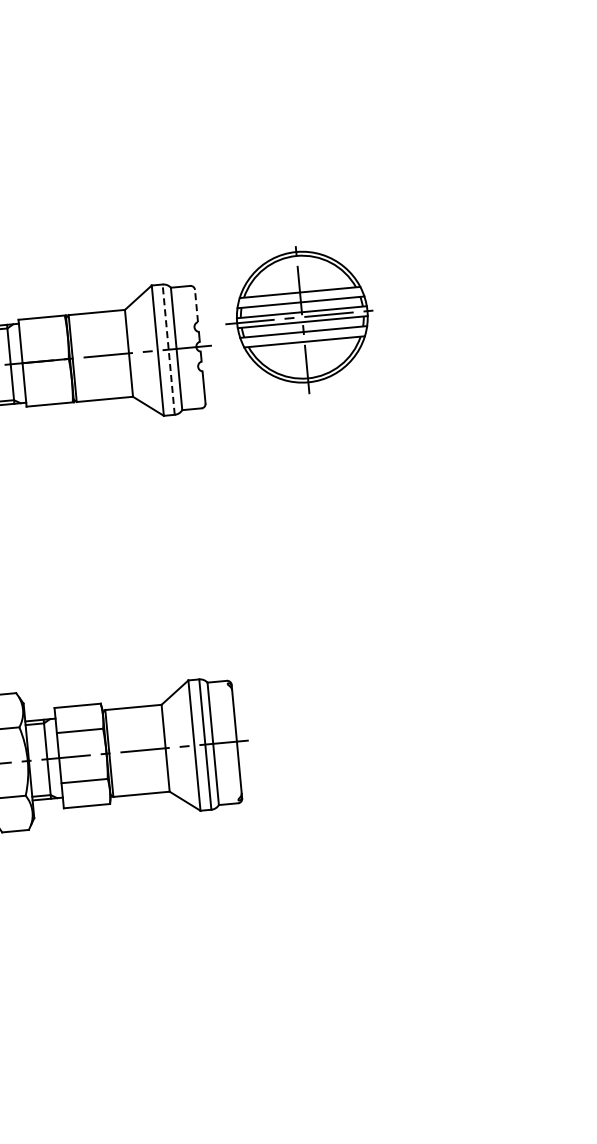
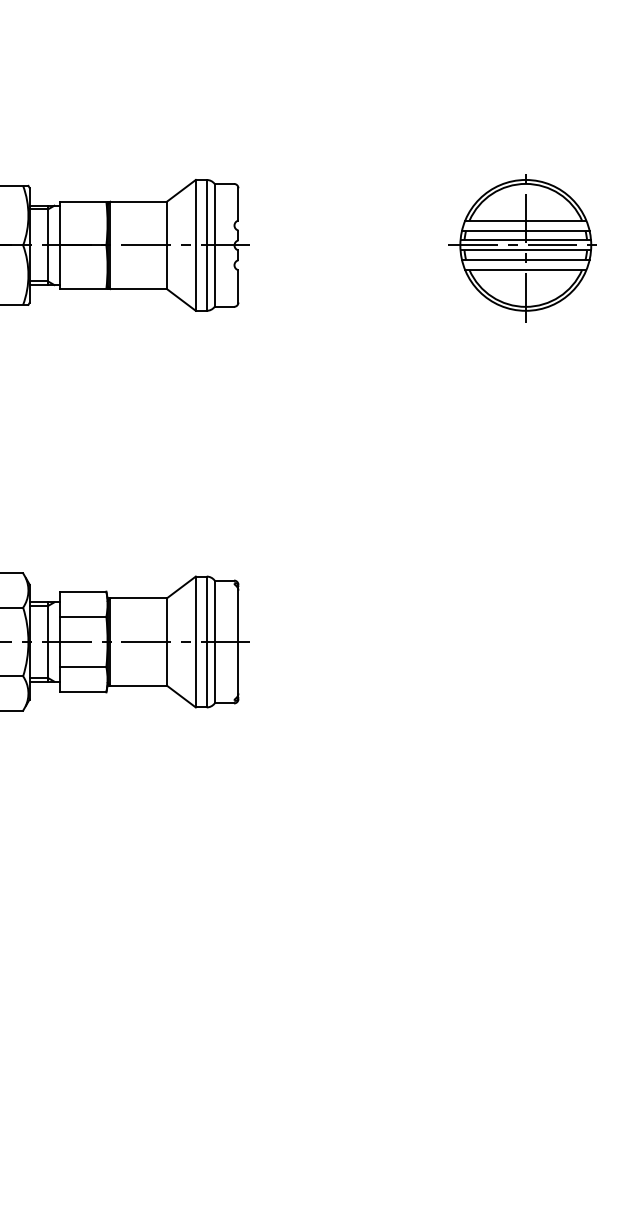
line: (196, 305) -> (238, 203), dashed -> solid
part: (299, 320) -> (522, 248), moved
line: (168, 348) -> (206, 244), dashed -> solid

